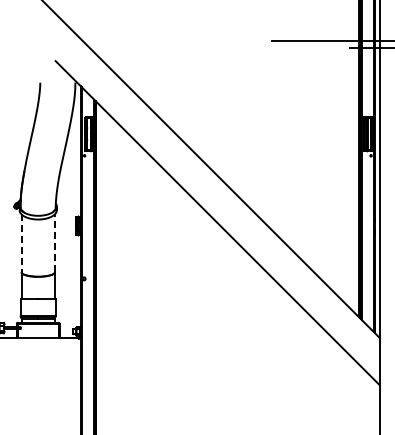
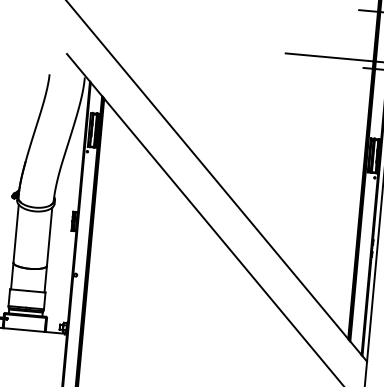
line: (21, 243) -> (16, 233), dashed -> solid
line: (54, 243) -> (49, 236), dashed -> solid

